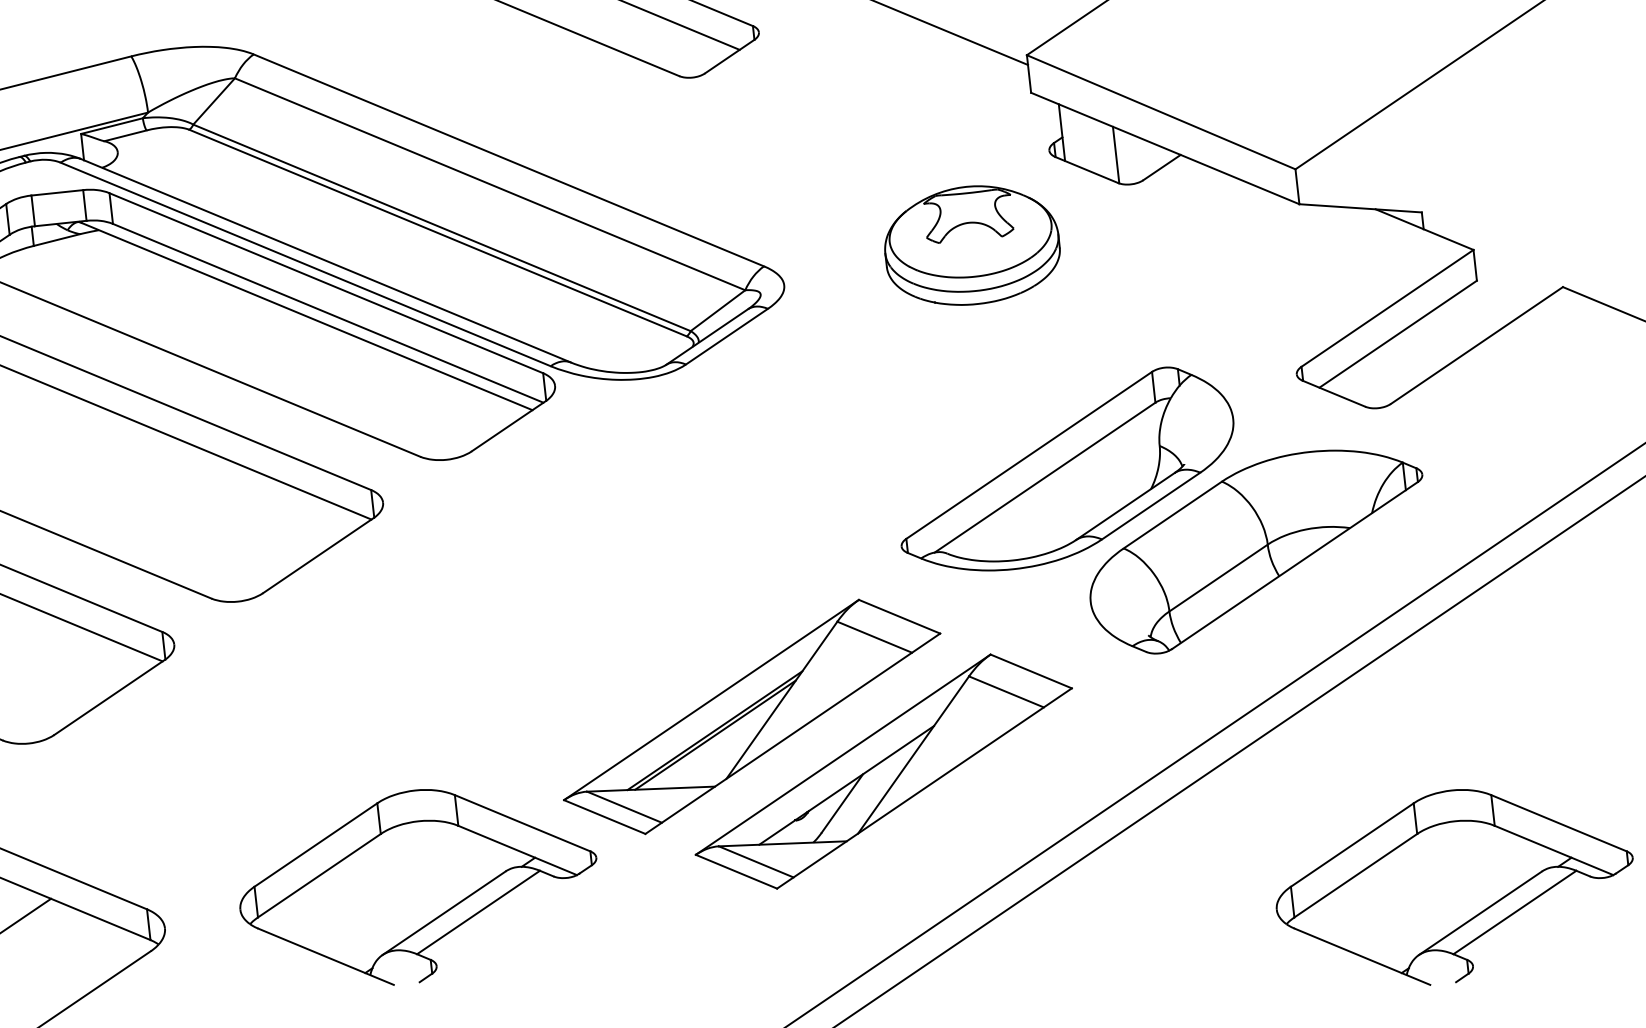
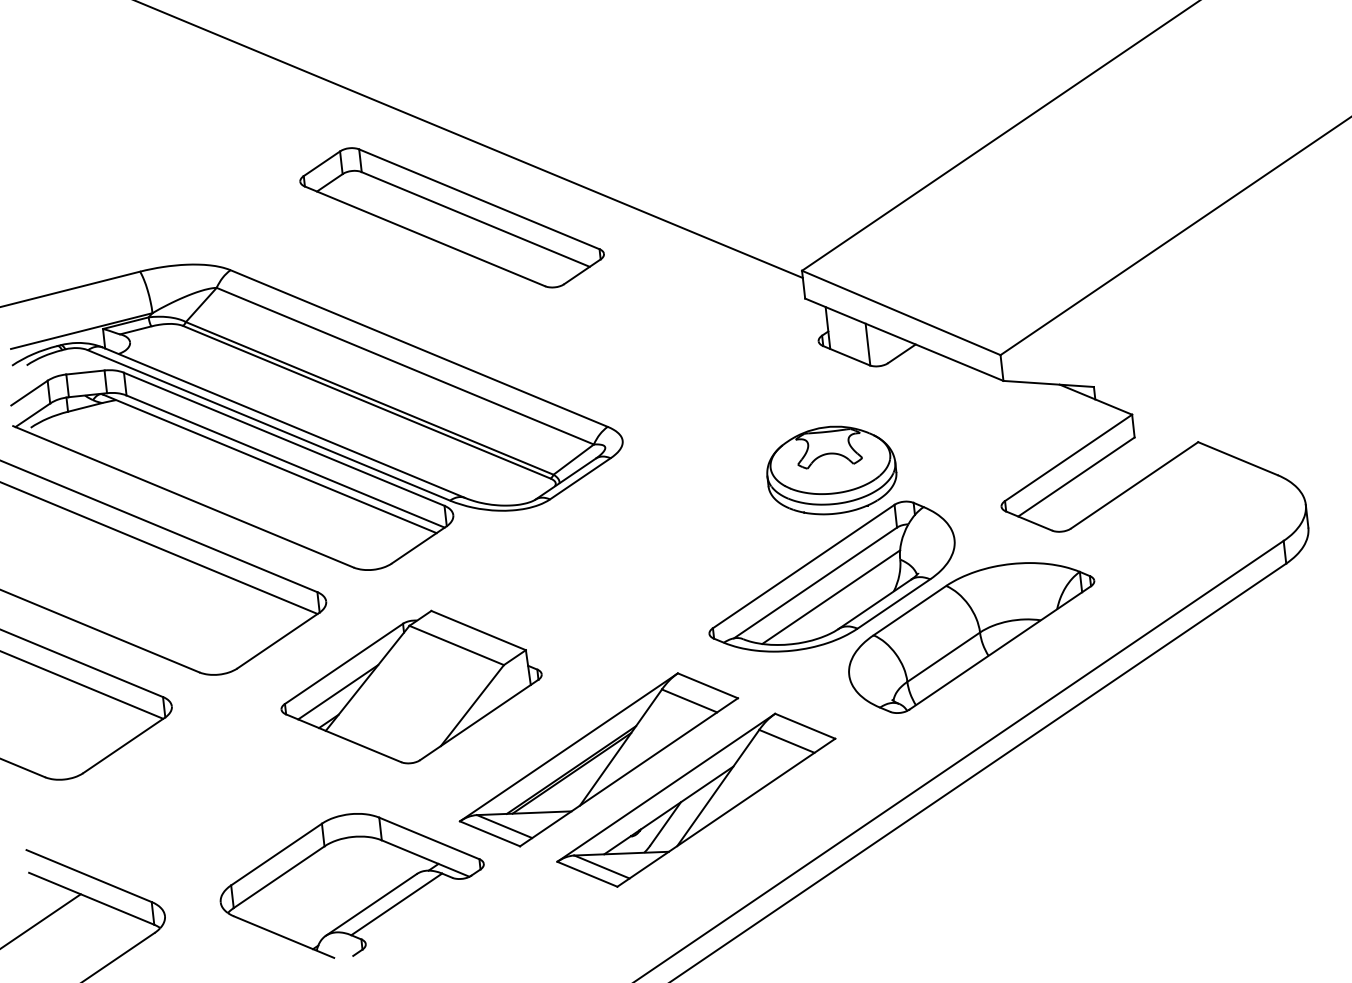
part: (972, 245) -> (831, 470), moved
line: (1066, 495) -> (831, 596), added
part: (498, 617) -> (411, 686), added
part: (1453, 886) -> (1117, 885), removed

